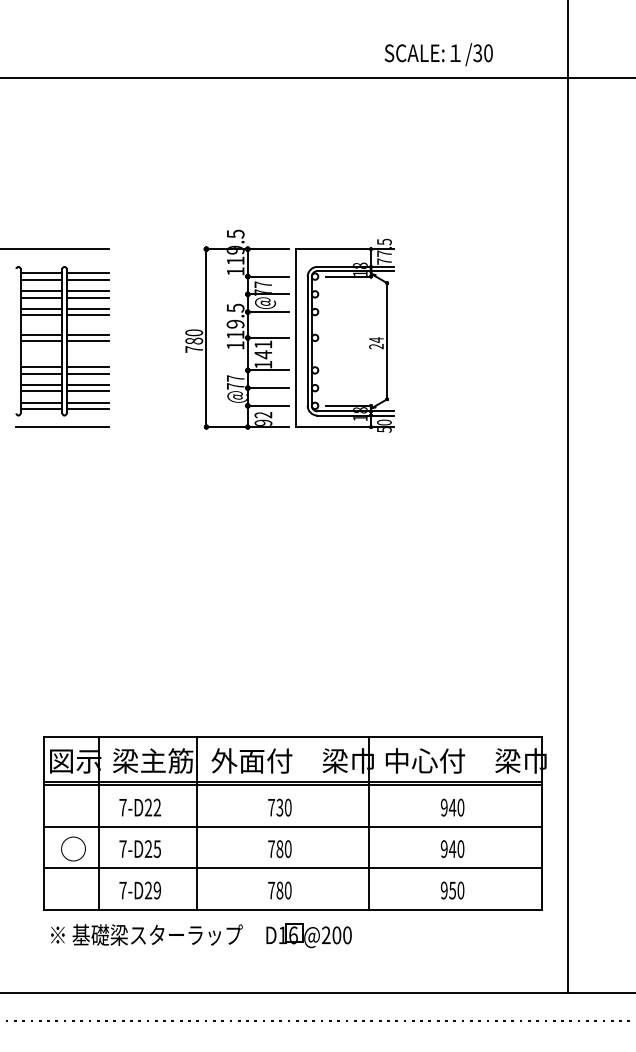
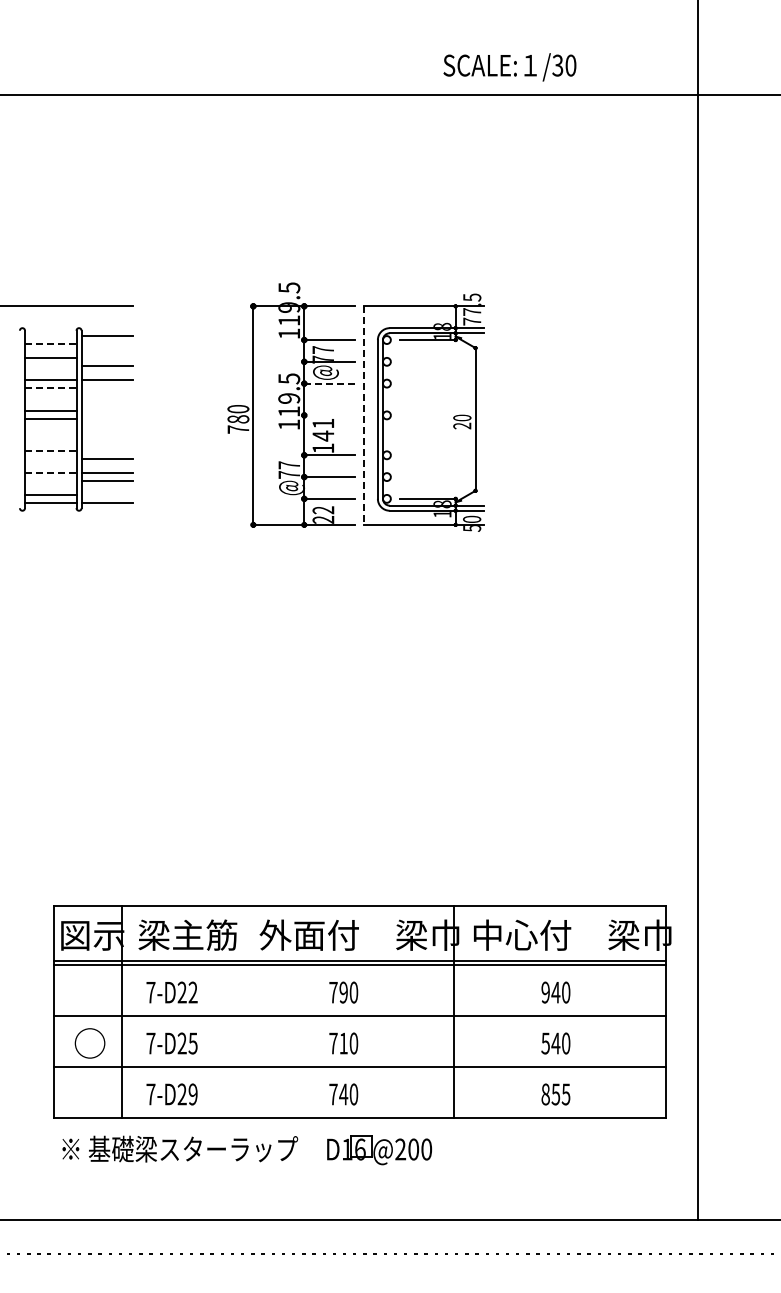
text: (438, 54) -> (509, 67), moved
line: (41, 273) -> (50, 336), removed
line: (41, 280) -> (50, 344), solid -> dashed
line: (87, 280) -> (107, 344), removed
line: (87, 290) -> (107, 357), removed
line: (41, 297) -> (50, 365), removed
line: (269, 311) -> (330, 383), solid -> dashed
line: (41, 315) -> (50, 387), solid -> dashed
line: (87, 315) -> (107, 387), removed
line: (87, 334) -> (107, 411), removed
line: (268, 338) -> (329, 415), removed
line: (296, 338) -> (363, 416), solid -> dashed
text: (376, 339) -> (462, 417), 24 -> 20
line: (87, 341) -> (107, 419), removed
line: (41, 367) -> (50, 451), solid -> dashed
line: (87, 367) -> (107, 451), removed
line: (41, 373) -> (50, 459), removed
line: (41, 385) -> (50, 473), solid -> dashed
line: (41, 391) -> (50, 481), removed
line: (87, 402) -> (107, 494), removed
text: (263, 422) -> (323, 519), 92 -> 22
line: (62, 426) -> (76, 524), removed
text: (279, 807) -> (343, 992), 730 -> 790
line: (196, 823) -> (241, 1011), removed
text: (279, 849) -> (343, 1043), 780 -> 710
text: (444, 849) -> (545, 1043), 940 -> 540
text: (279, 890) -> (343, 1094), 780 -> 740
text: (452, 890) -> (555, 1094), 950 -> 855

